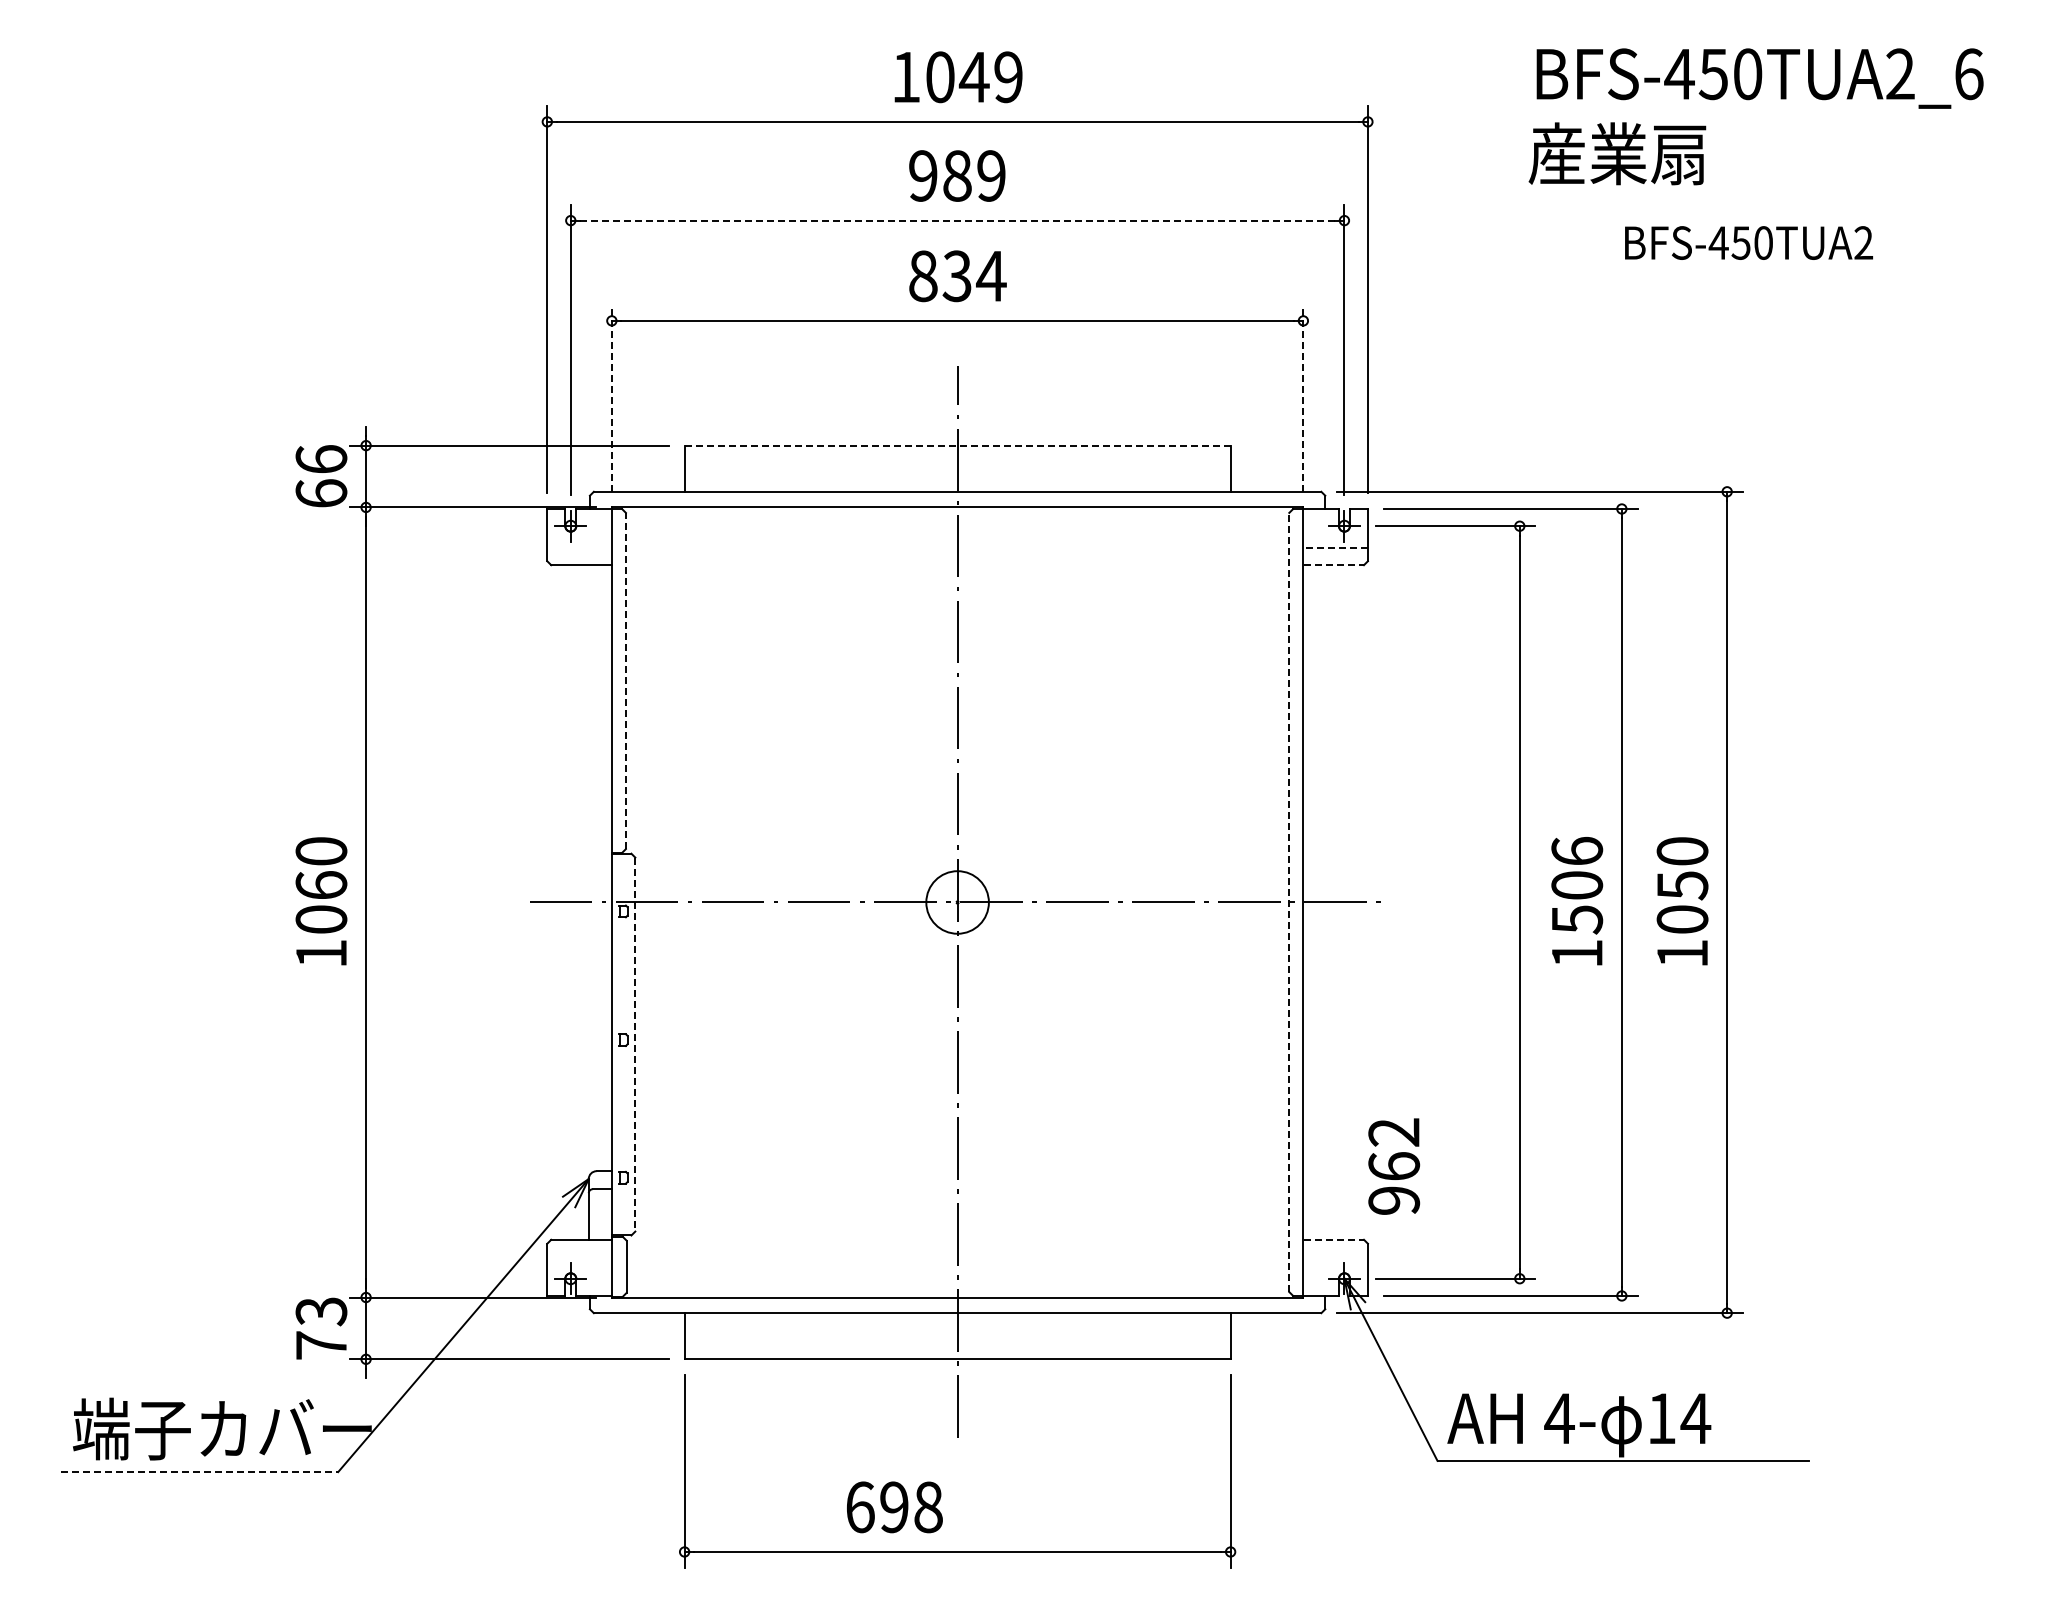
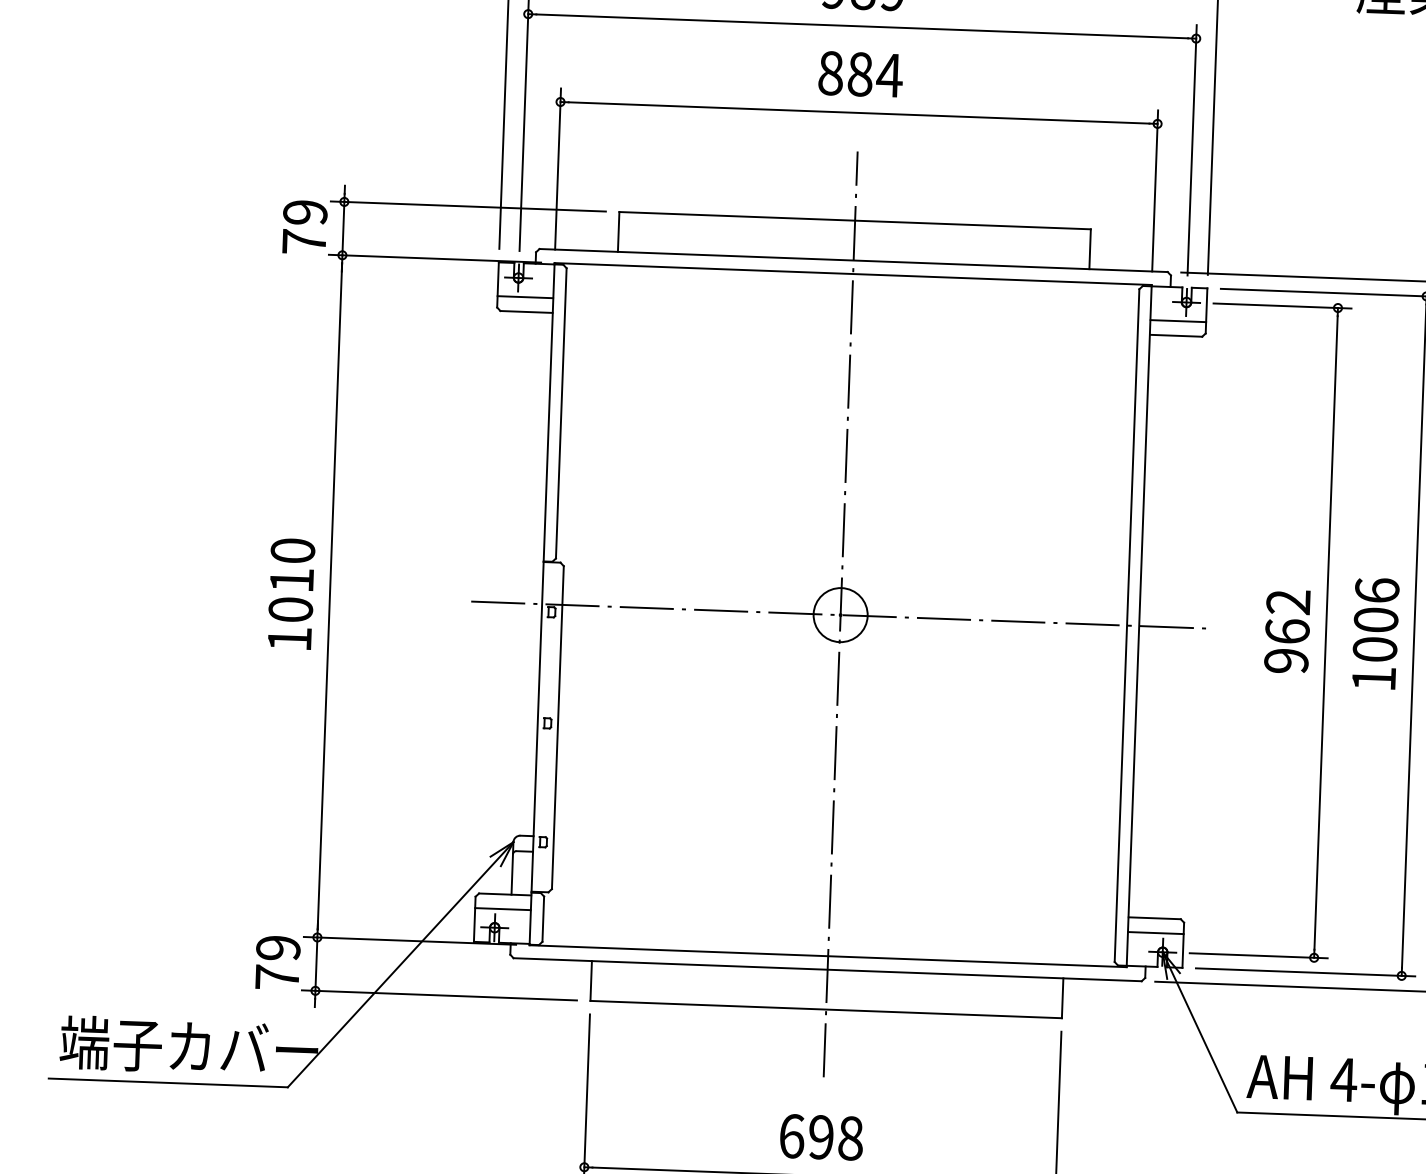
line: (957, 220) -> (862, 26), dashed -> solid
text: (956, 276) -> (859, 74), 834 -> 884
line: (611, 398) -> (557, 169), dashed -> solid
line: (1303, 398) -> (1155, 190), dashed -> solid
line: (958, 445) -> (855, 220), dashed -> solid
text: (321, 476) -> (304, 227), 66 -> 79
line: (579, 548) -> (525, 297), added
line: (1335, 548) -> (1178, 321), dashed -> solid
line: (1334, 565) -> (1176, 336), dashed -> solid
line: (625, 680) -> (560, 412), dashed -> solid
text: (321, 884) -> (291, 579), 1060 -> 1010
line: (1289, 902) -> (1127, 625), dashed -> solid
text: (1577, 919) -> (1375, 649), 1506 -> 1006
line: (635, 1044) -> (558, 727), dashed -> solid
text: (1394, 1166) -> (1287, 631), moved
line: (1334, 1239) -> (1155, 918), dashed -> solid
line: (579, 1256) -> (502, 908), added
line: (1335, 1256) -> (1155, 932), added
text: (321, 1311) -> (278, 948), 73 -> 79
line: (200, 1472) -> (168, 1083), dashed -> solid
text: (894, 1507) -> (821, 1137), moved

